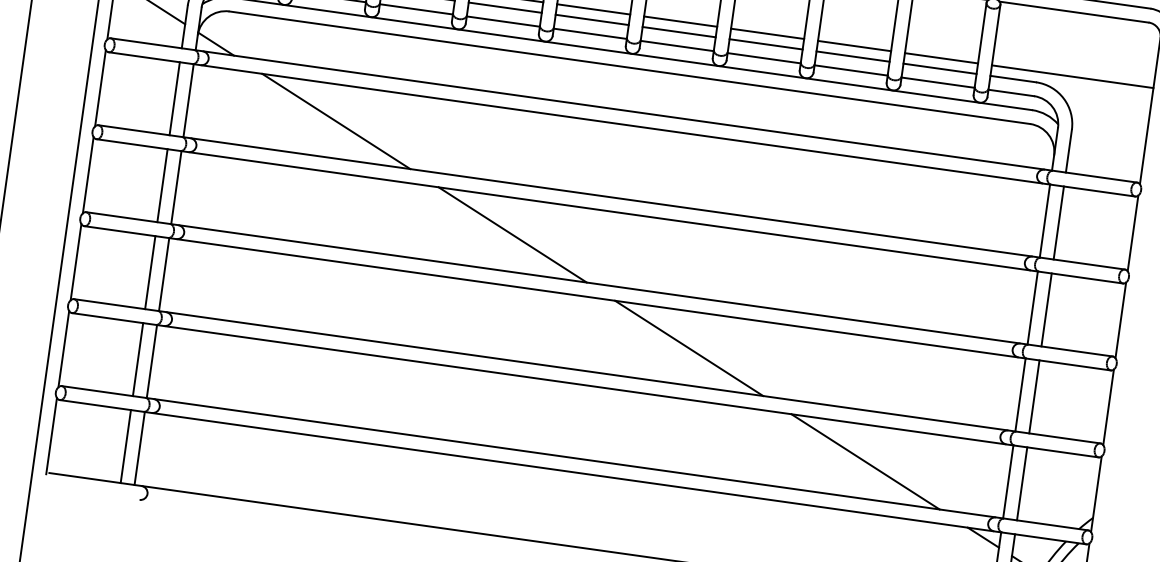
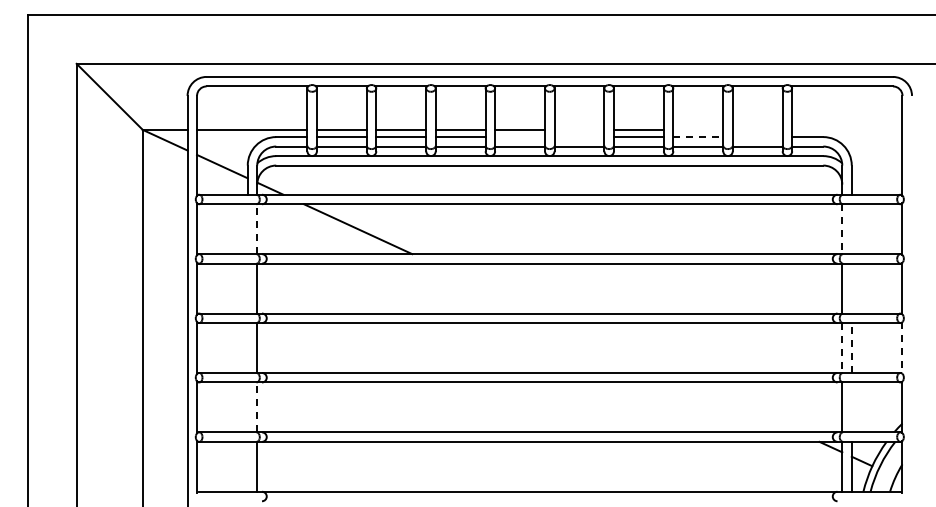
line: (592, 20) -> (520, 137), removed
line: (680, 21) -> (579, 129), removed
line: (679, 32) -> (579, 137), removed
line: (854, 45) -> (698, 129), removed
line: (853, 57) -> (698, 137), solid -> dashed
line: (941, 57) -> (757, 129), removed
line: (939, 69) -> (757, 137), removed
line: (1073, 76) -> (847, 129), removed
line: (174, 99) -> (247, 229), removed
line: (188, 101) -> (257, 229), solid -> dashed
line: (162, 185) -> (247, 288), removed
line: (1045, 221) -> (842, 229), solid -> dashed
line: (1058, 223) -> (851, 229), removed
line: (511, 234) -> (486, 288), removed
line: (149, 271) -> (247, 347), removed
line: (1046, 309) -> (851, 288), removed
line: (688, 347) -> (615, 347), removed
line: (137, 359) -> (247, 407), removed
line: (152, 361) -> (257, 407), solid -> dashed
line: (1020, 395) -> (842, 348), solid -> dashed
line: (1033, 397) -> (851, 348), solid -> dashed
line: (1108, 408) -> (902, 348), solid -> dashed
line: (125, 446) -> (247, 466), removed
line: (865, 461) -> (744, 407), removed
line: (1021, 483) -> (851, 407), removed

